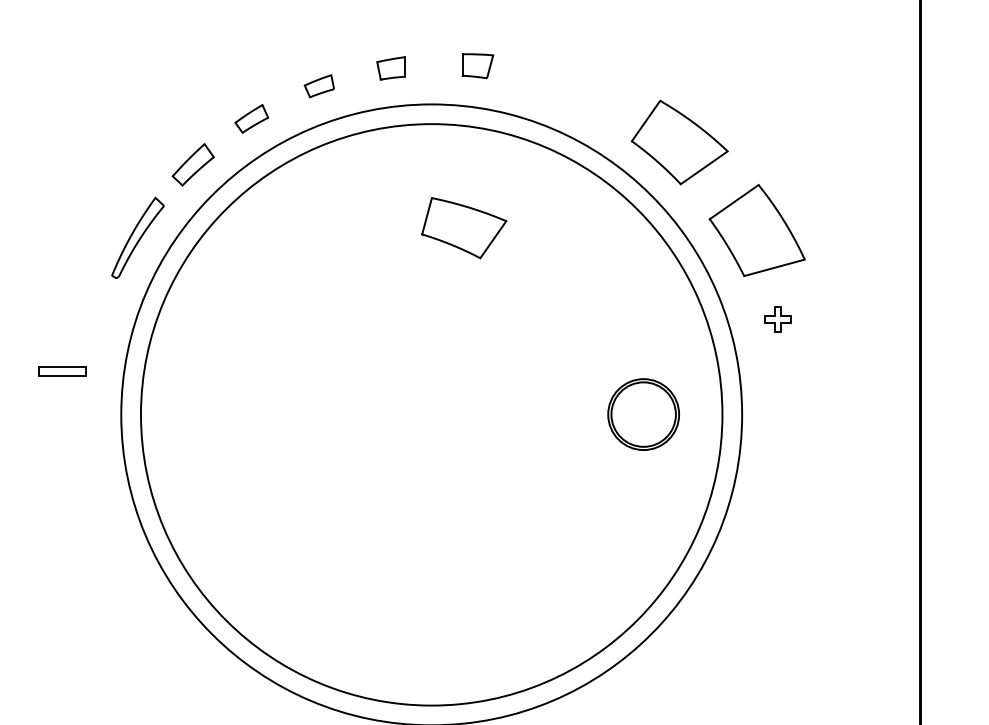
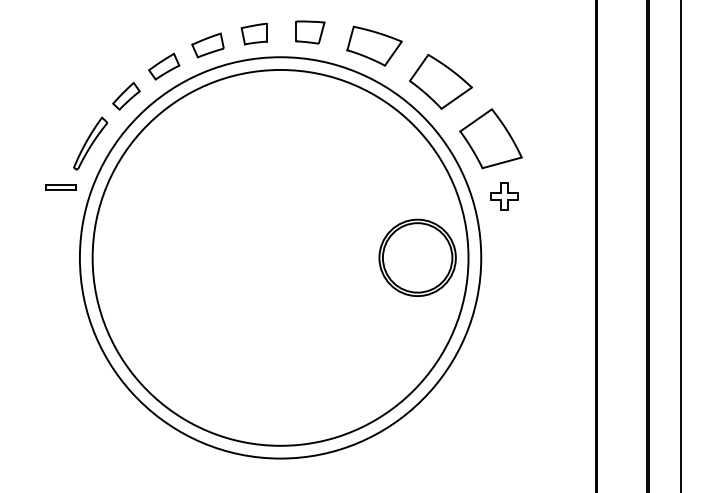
part: (478, 66) -> (310, 32), size x1.43
part: (389, 67) -> (253, 33), size x1.43
part: (318, 86) -> (207, 45), size x1.67
part: (252, 118) -> (164, 66), size x1.43
part: (464, 227) -> (374, 45), moved
part: (778, 319) -> (504, 196), size x1.67
part: (61, 370) -> (60, 187), moved
part: (643, 414) -> (417, 257), size x1.67

